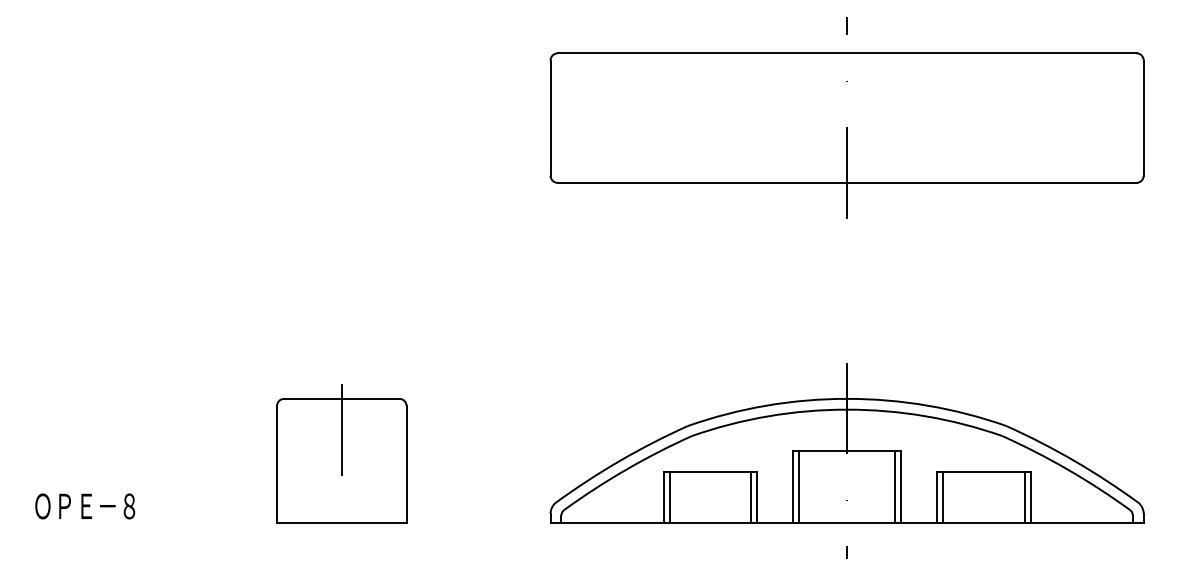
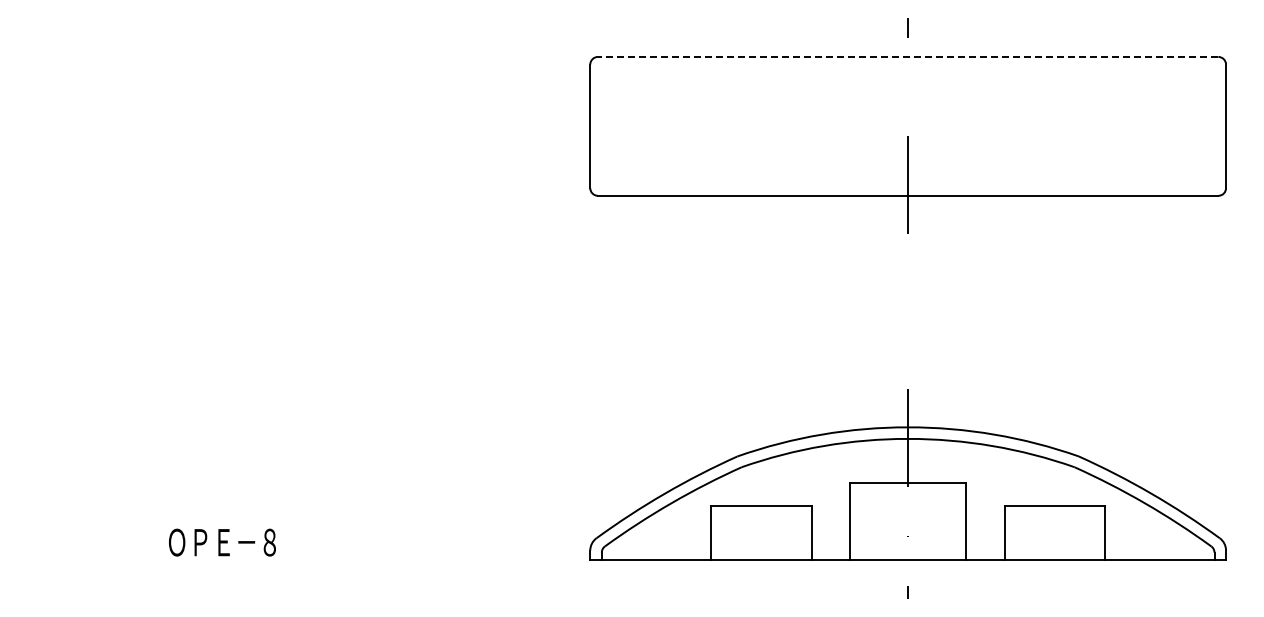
line: (846, 52) -> (907, 56), solid -> dashed
part: (341, 454) -> (366, 486), removed
line: (798, 486) -> (856, 521), removed
line: (895, 486) -> (959, 521), removed
line: (669, 497) -> (717, 533), removed
line: (751, 497) -> (805, 533), removed
line: (943, 497) -> (1011, 533), removed
line: (1024, 497) -> (1098, 533), removed
text: (85, 506) -> (222, 542), moved

